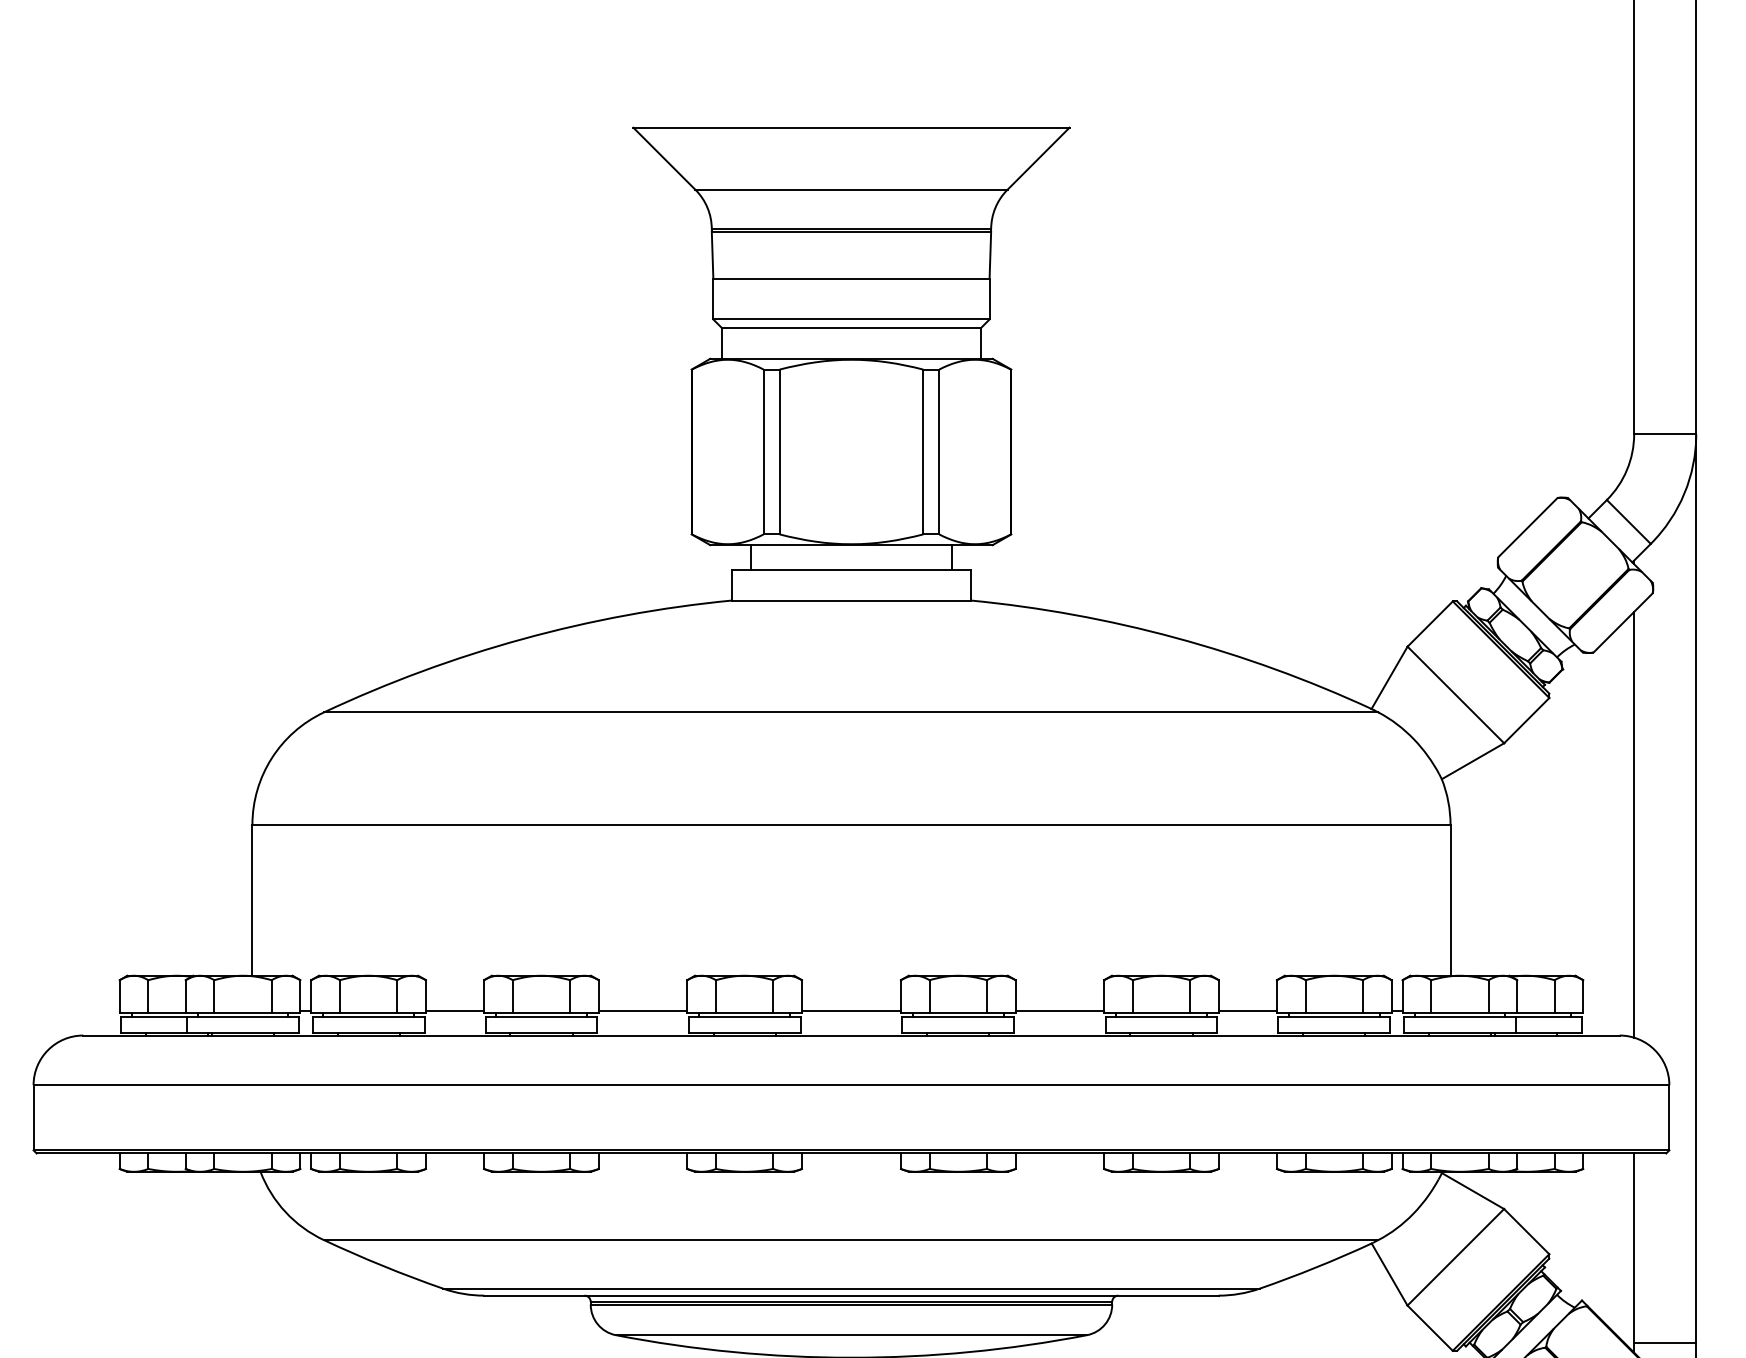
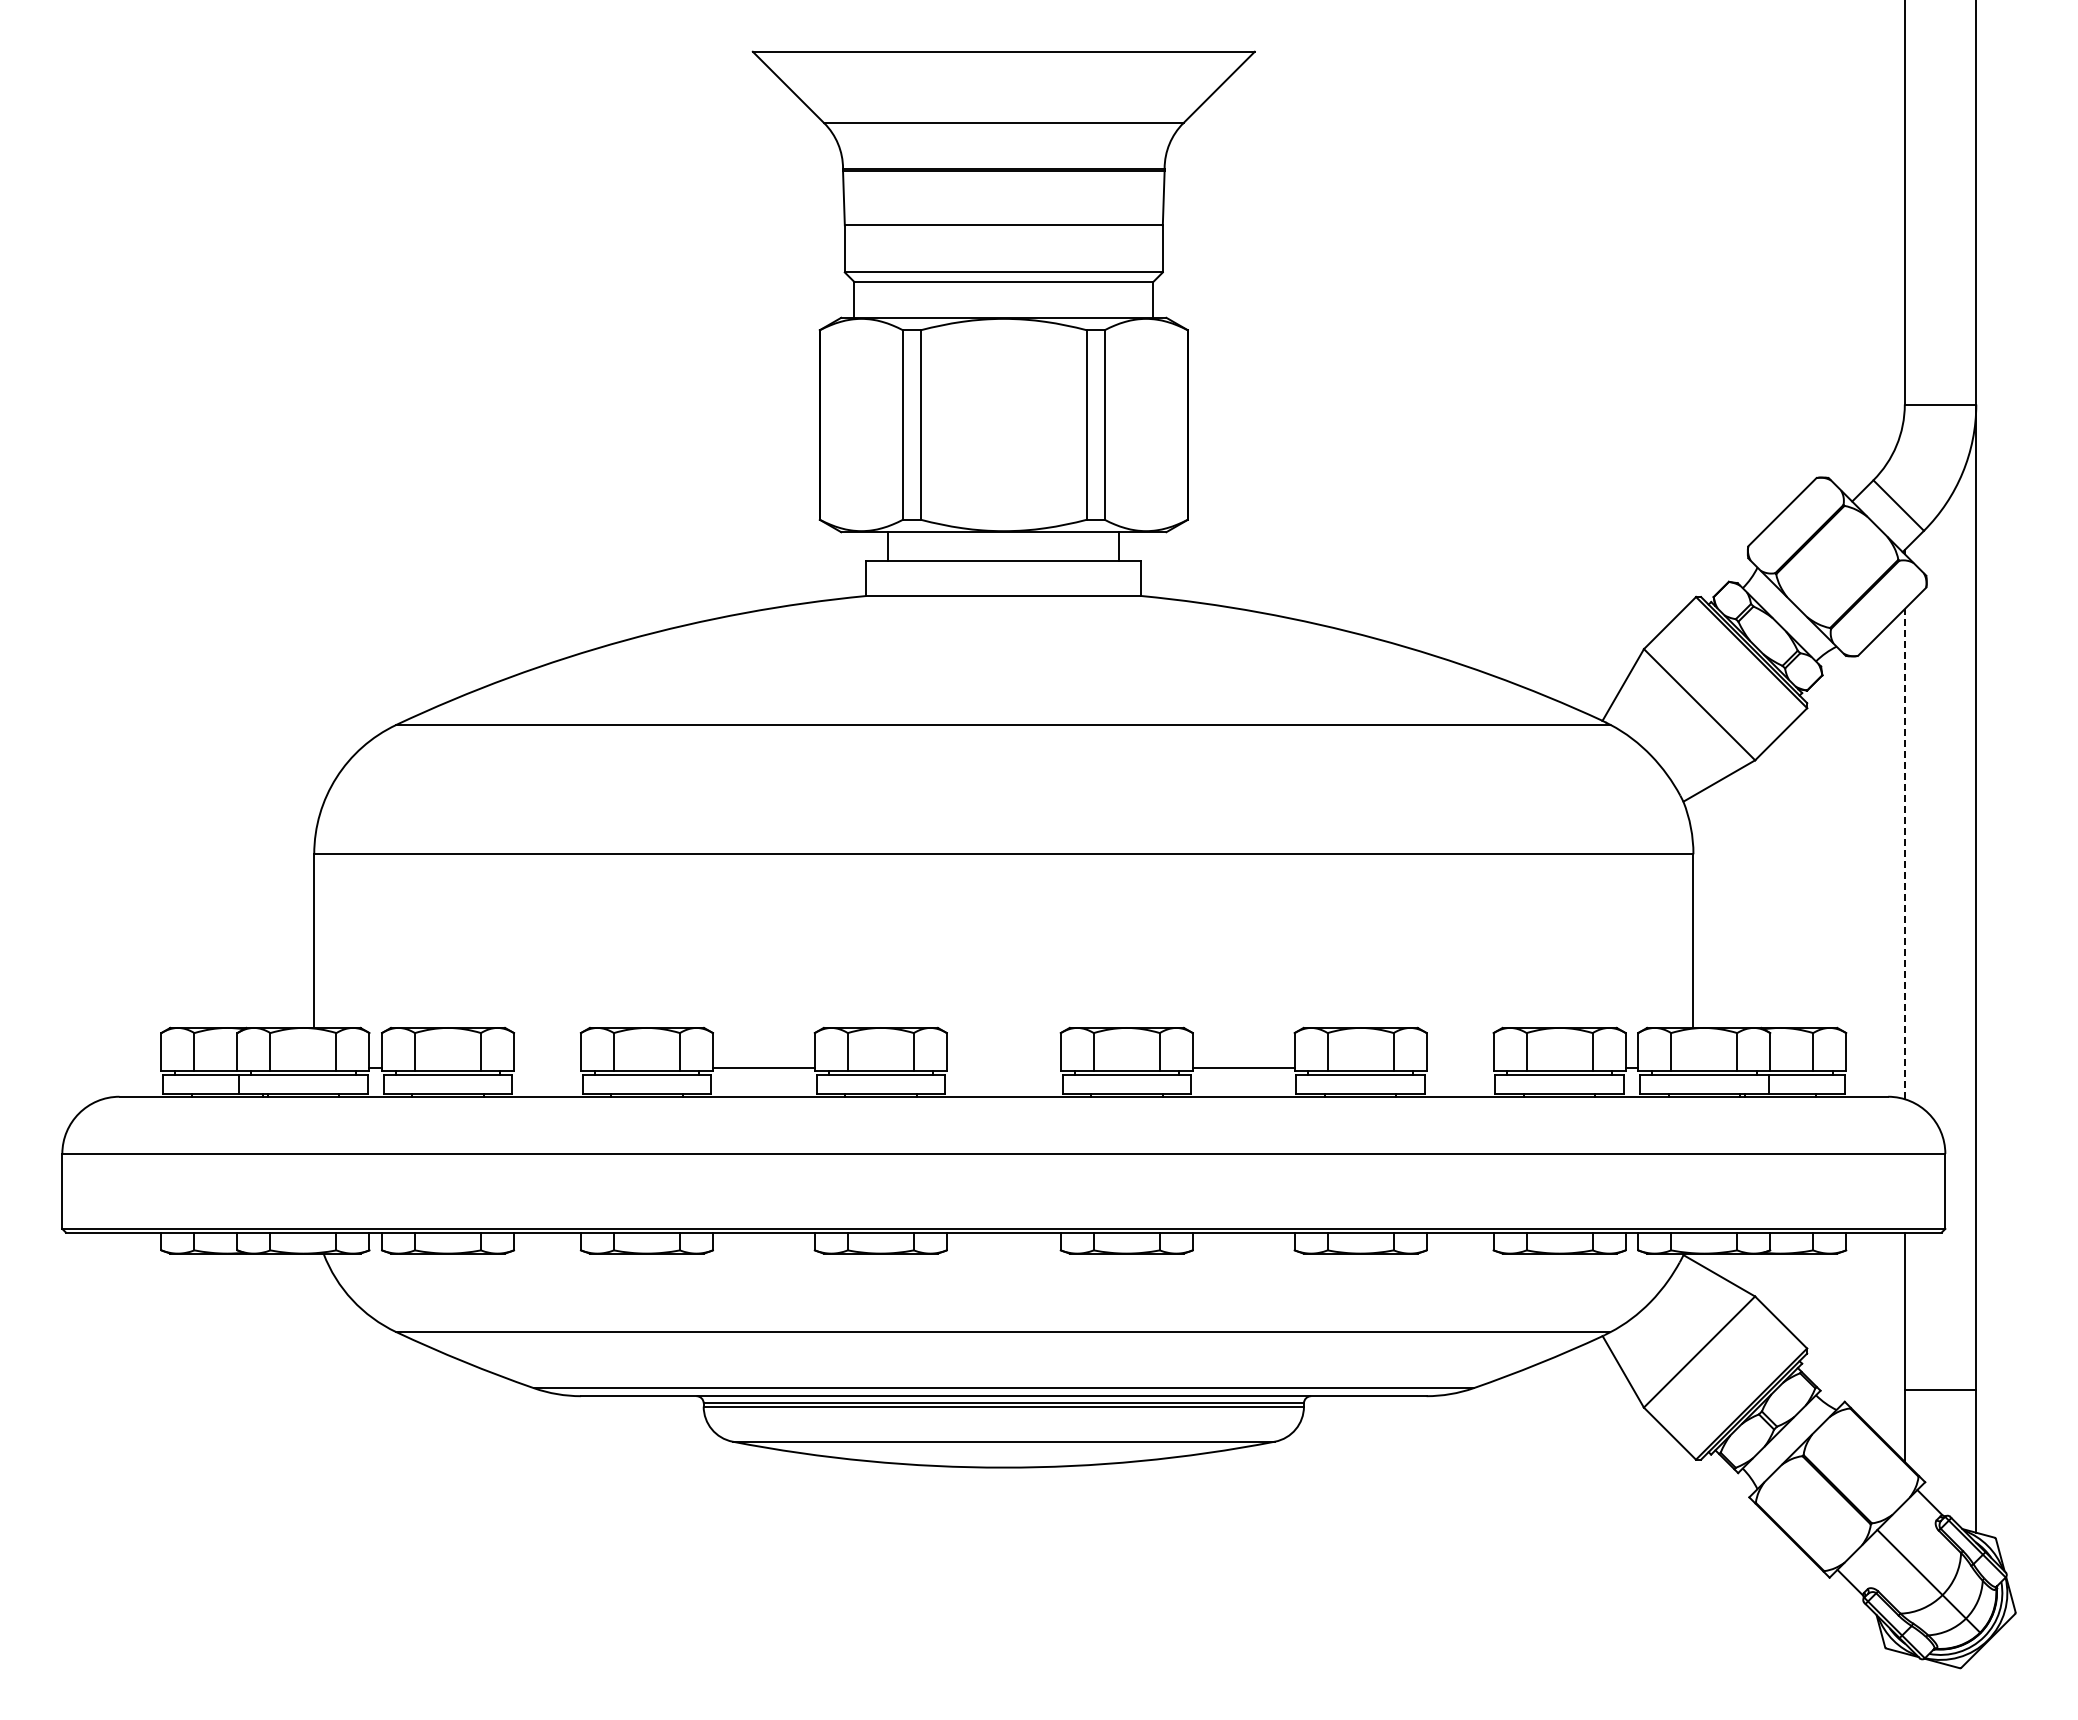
line: (1633, 824) -> (1904, 853), solid -> dashed
line: (455, 1010) -> (547, 1068), removed
line: (851, 1010) -> (1003, 1068), removed
line: (1247, 1010) -> (1459, 1068), removed
line: (1665, 1342) -> (1940, 1390), moved

